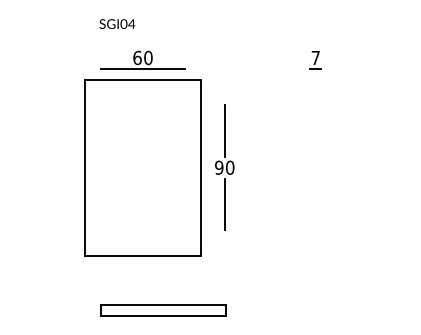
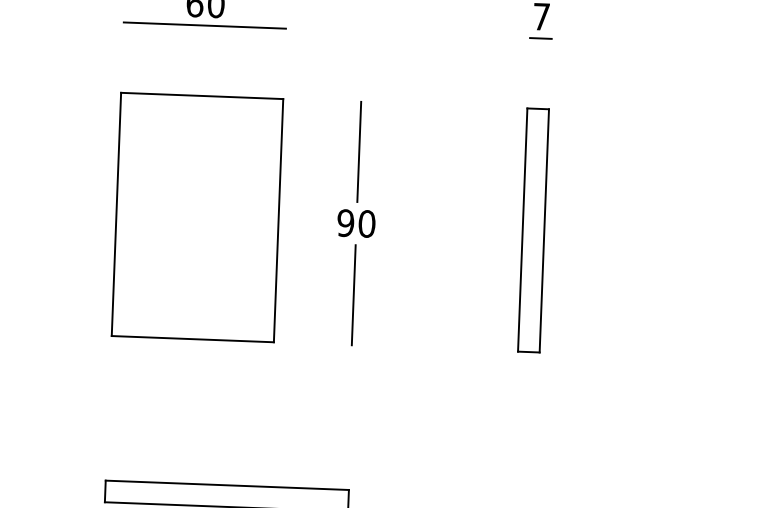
part: (142, 167) -> (196, 216), size x0.71
part: (315, 167) -> (532, 229), added

